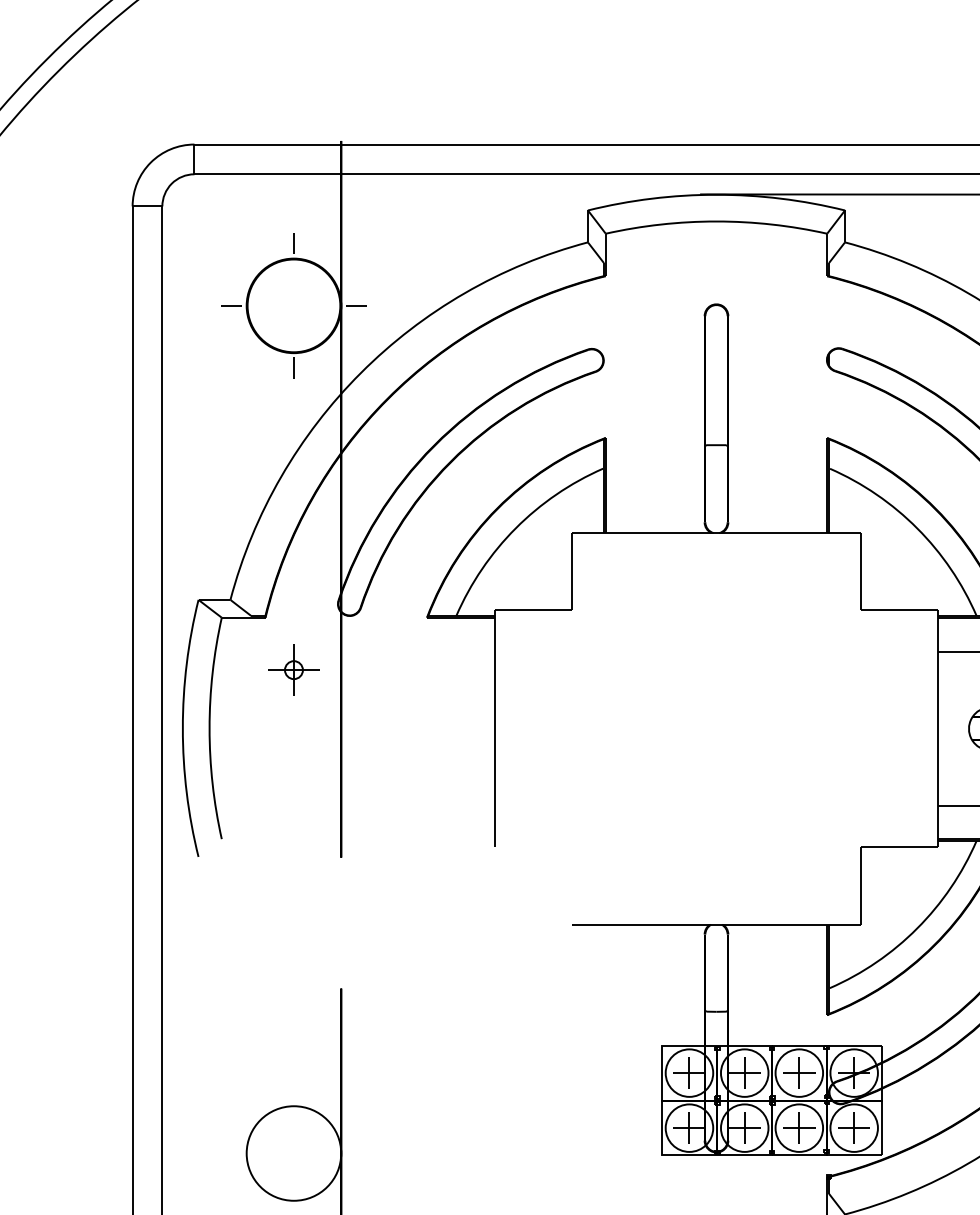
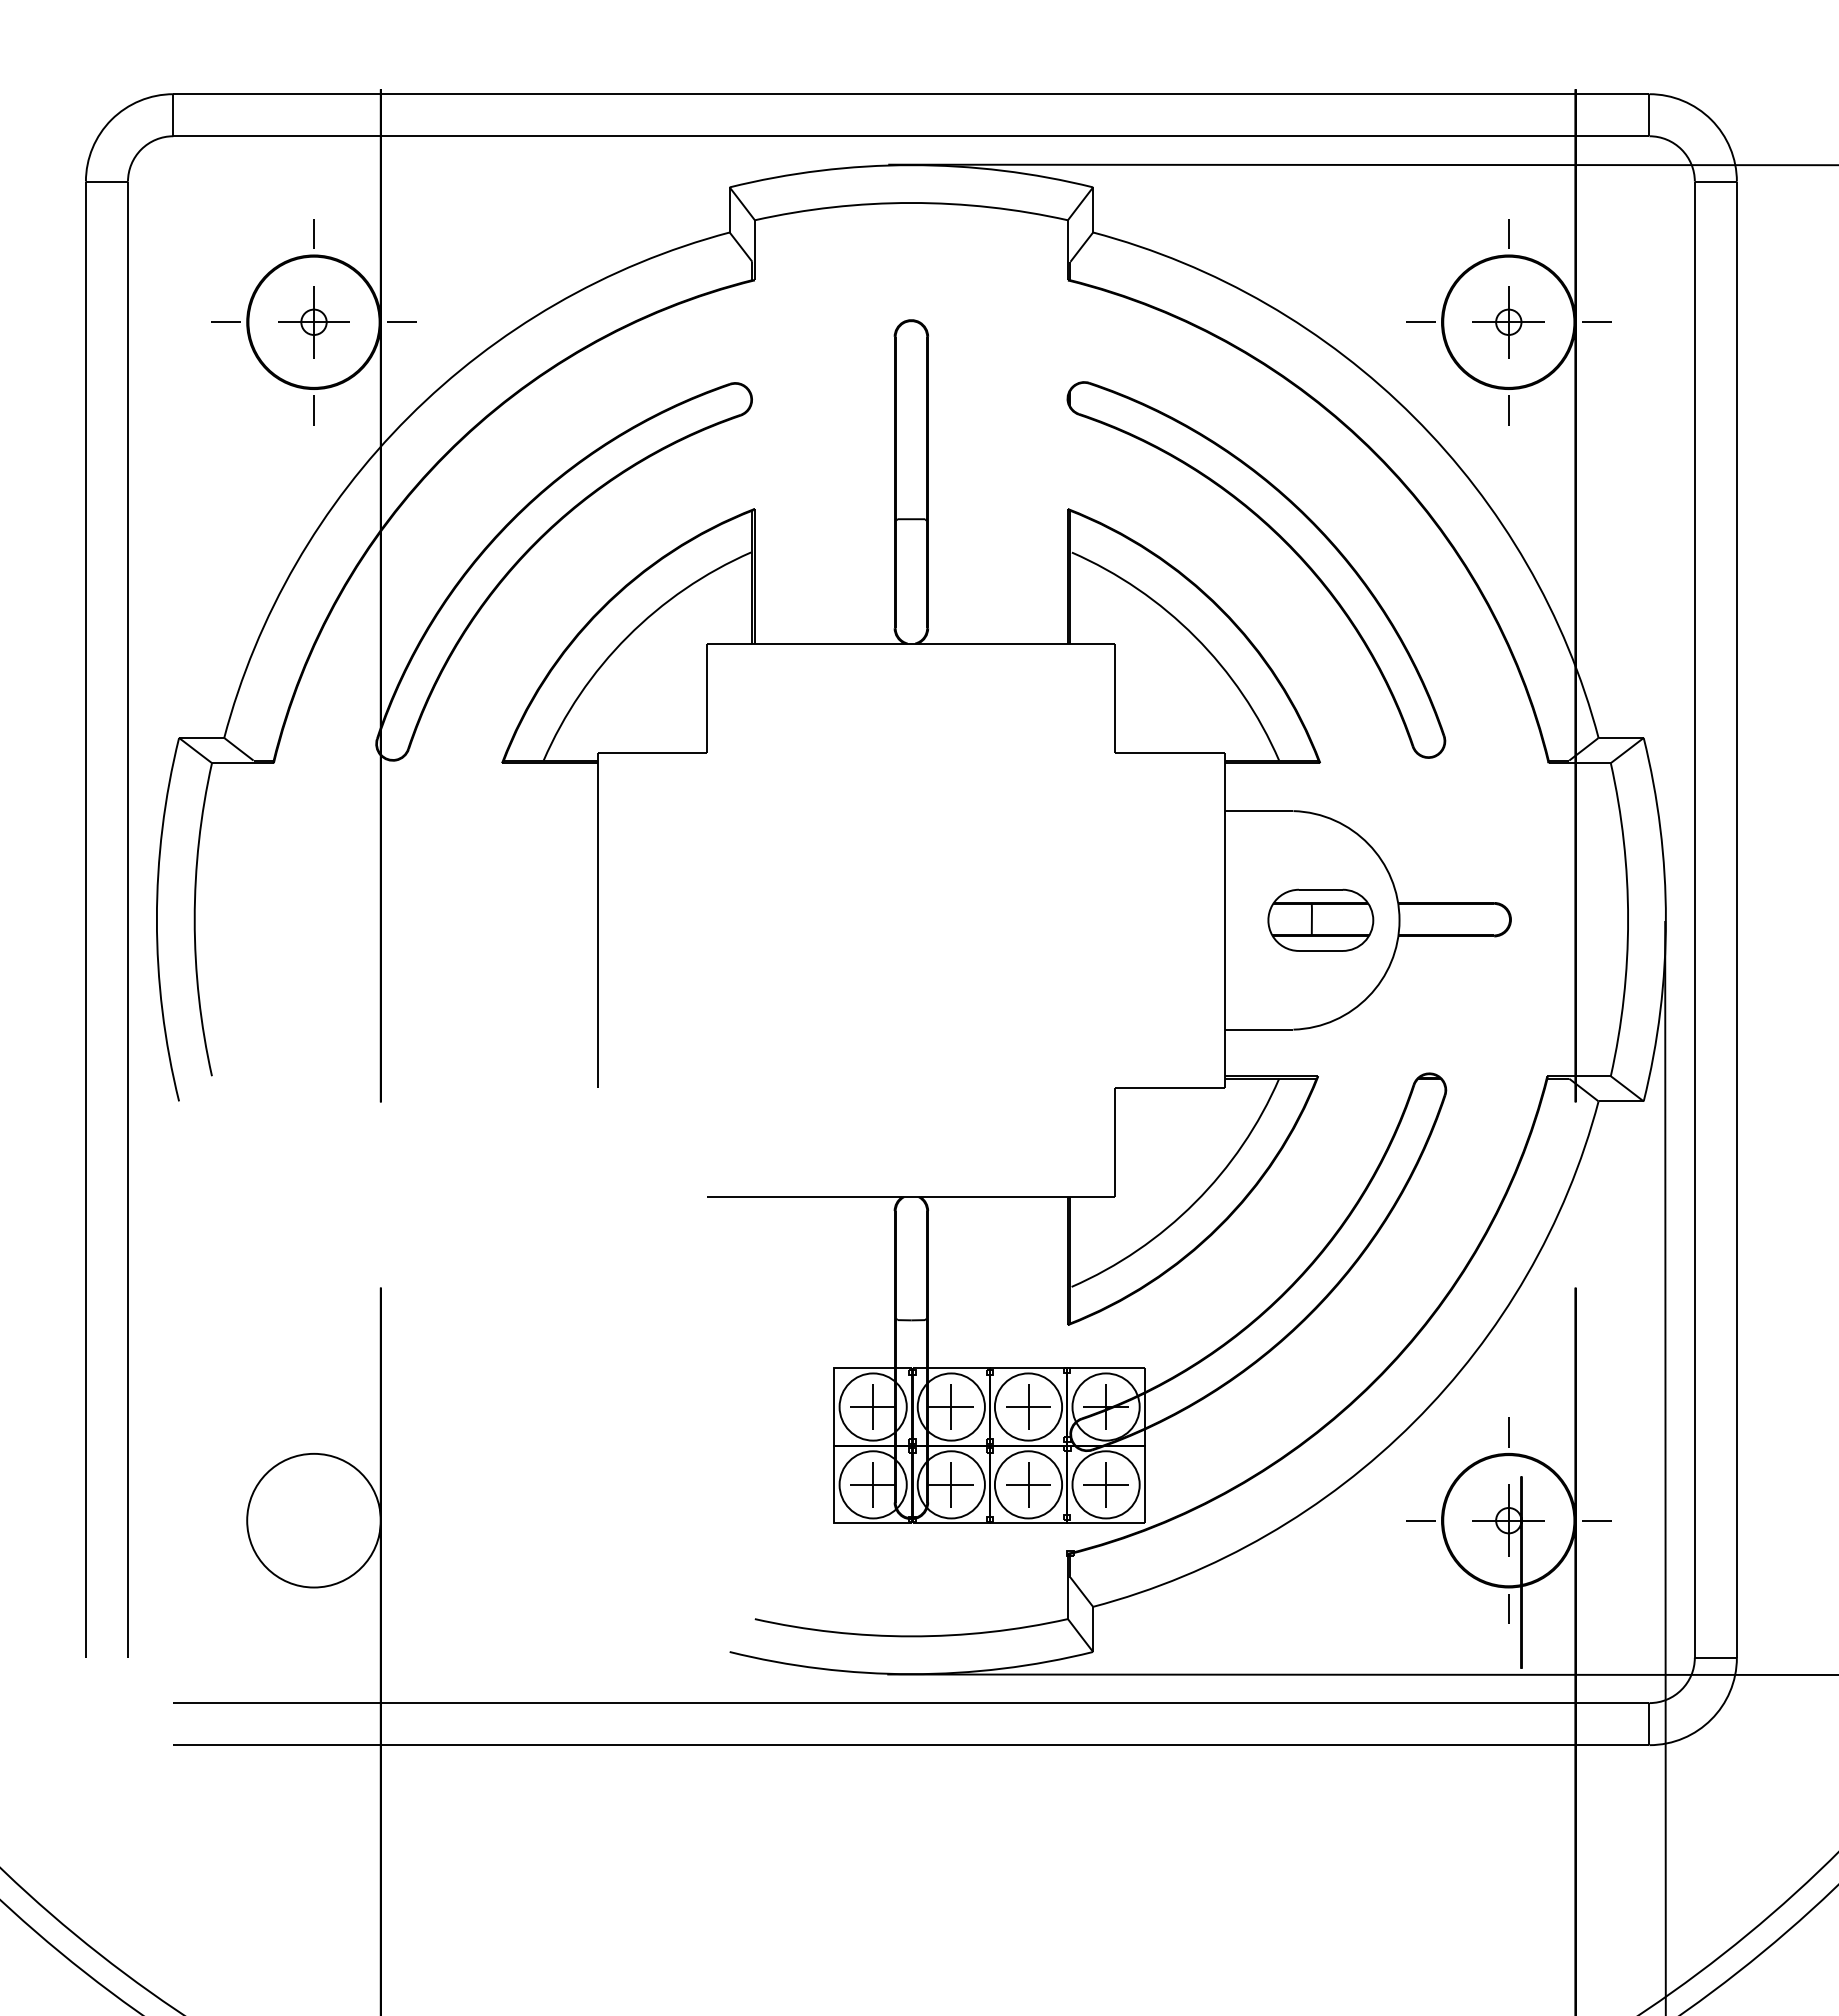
part: (293, 670) -> (313, 322), moved

